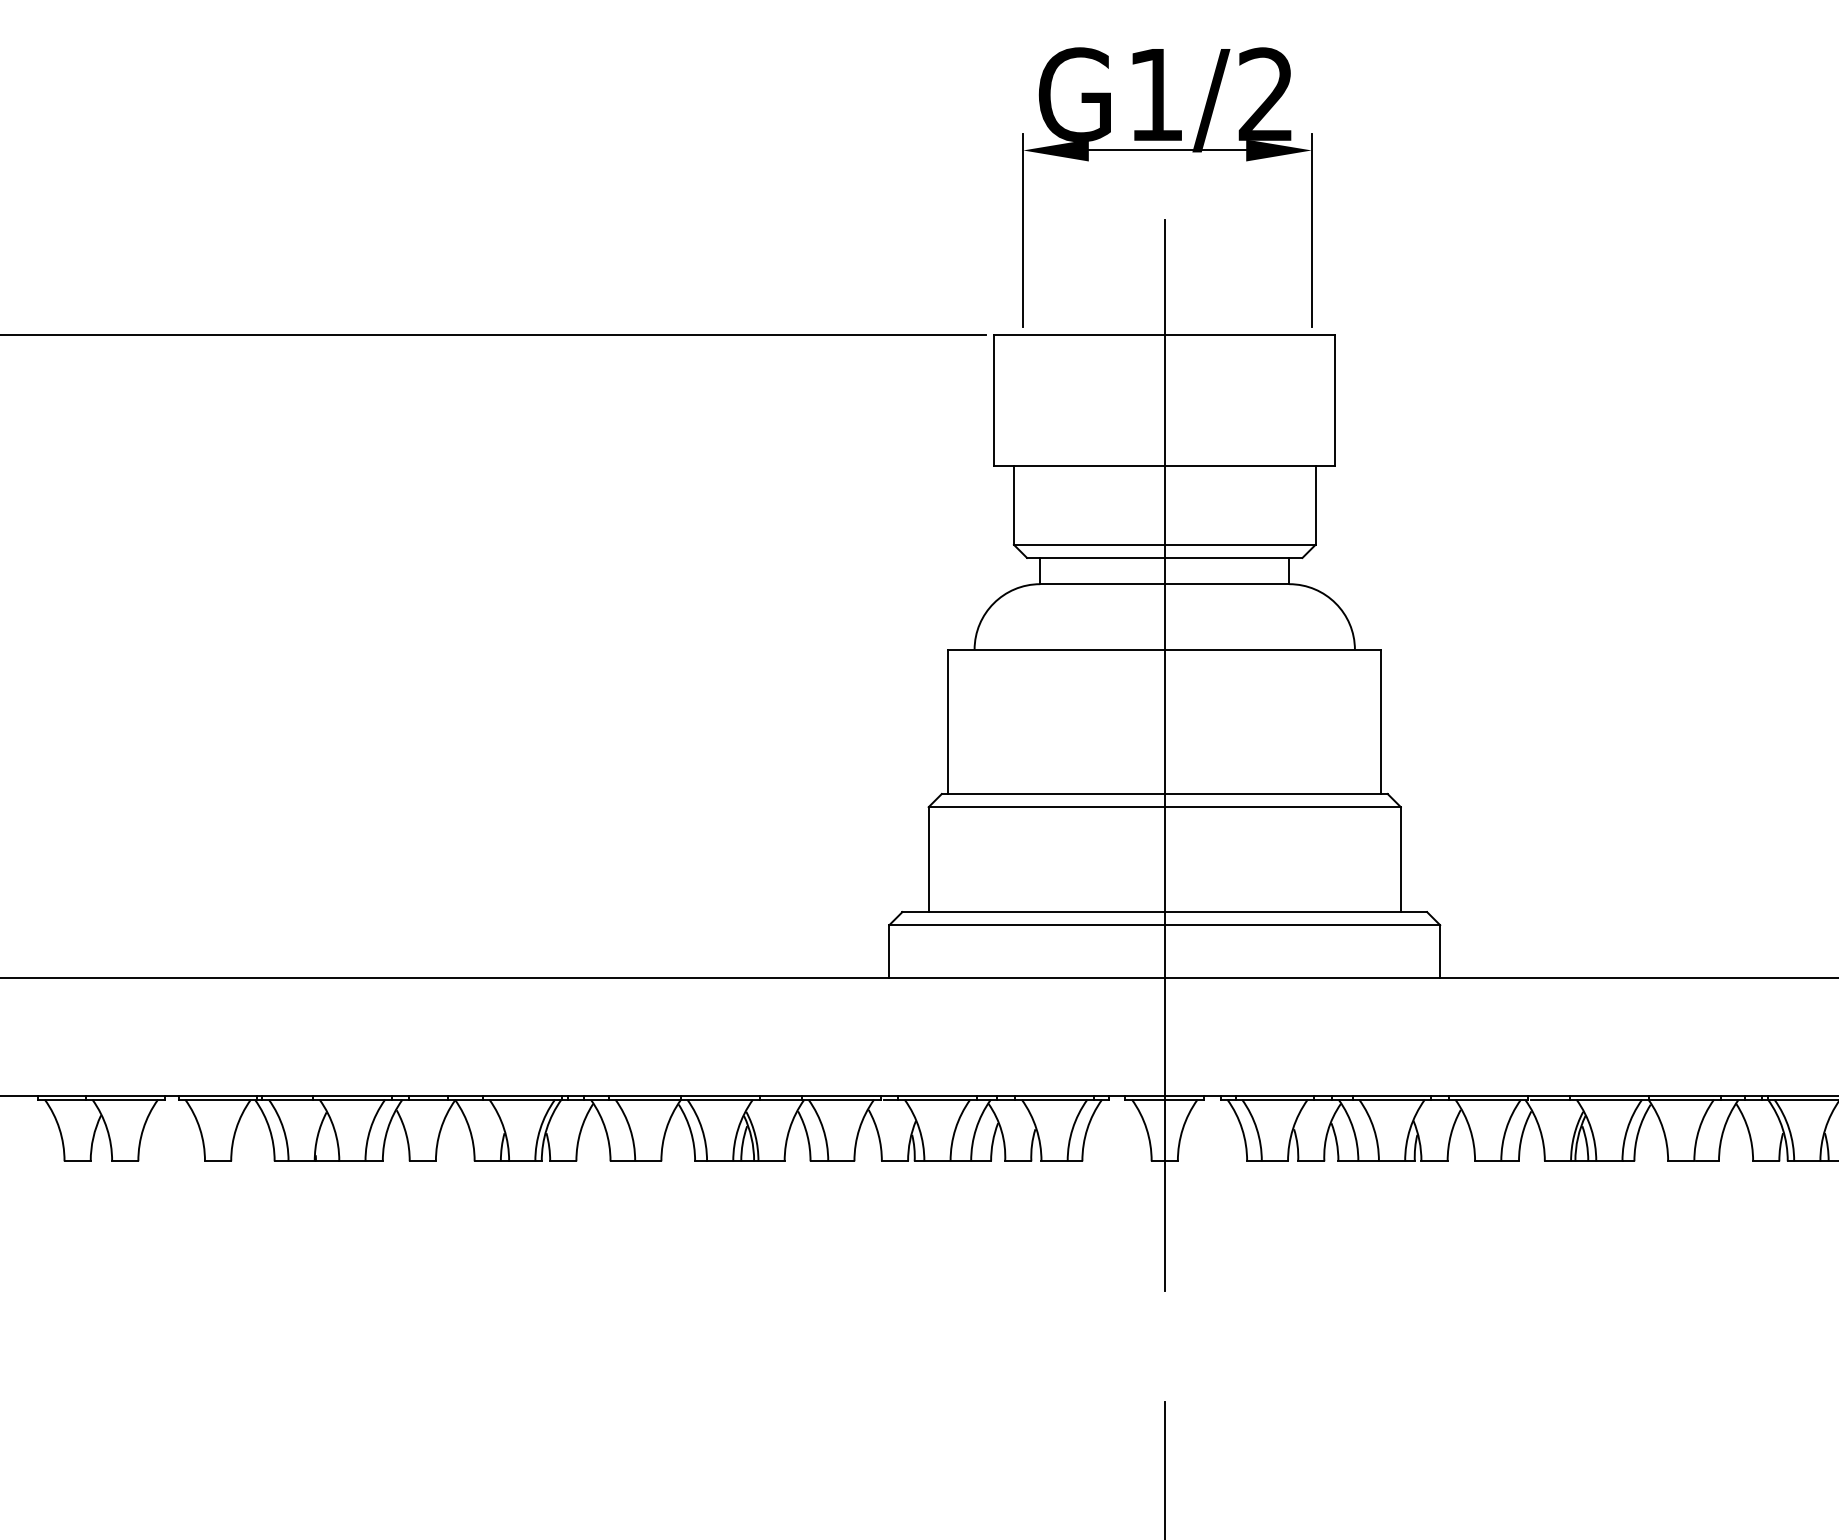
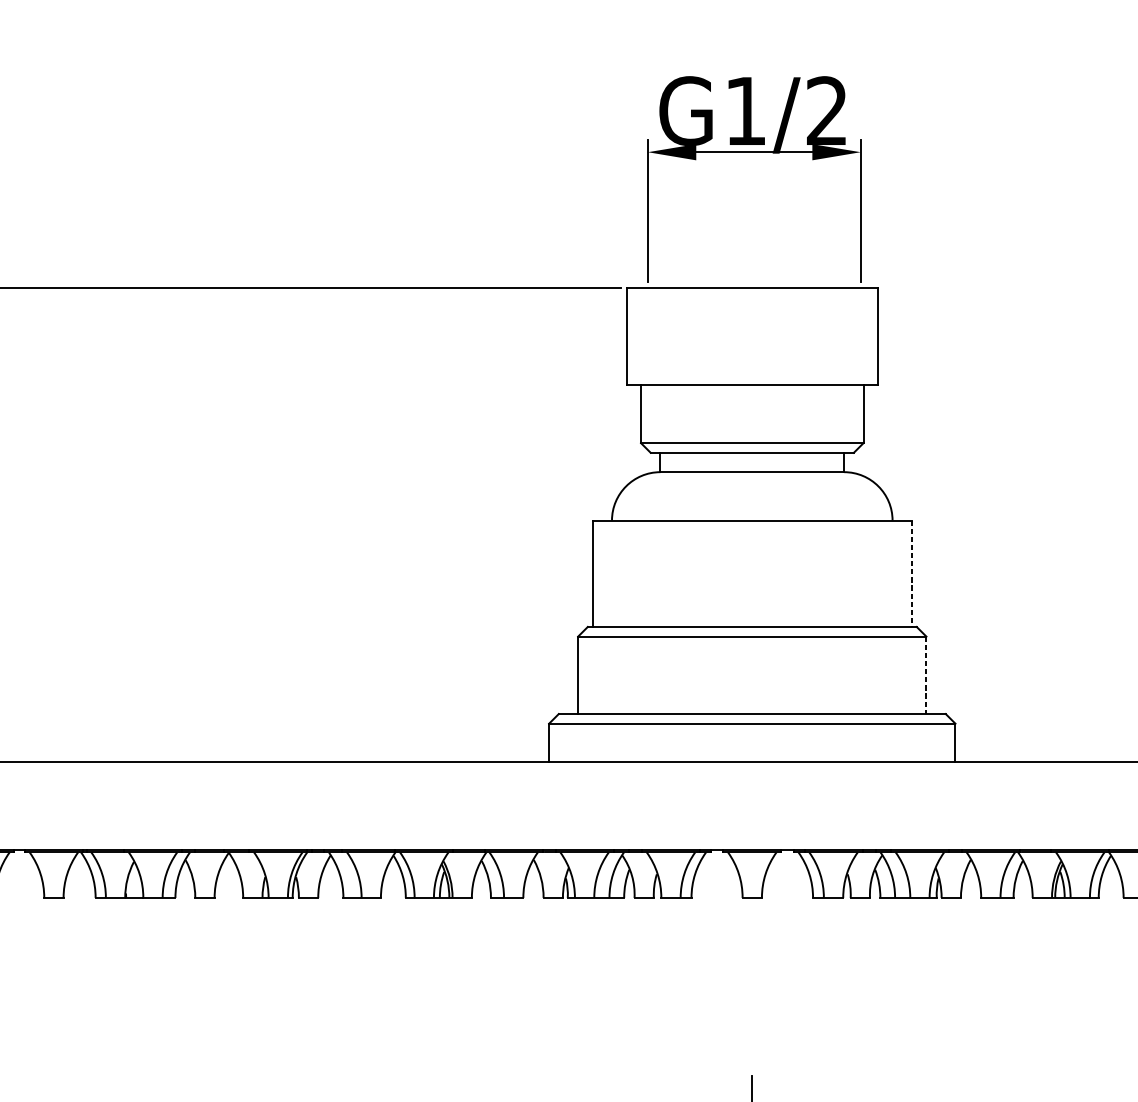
line: (1381, 722) -> (912, 574), solid -> dashed
line: (1164, 755) -> (752, 598), removed
line: (1400, 860) -> (926, 676), solid -> dashed

